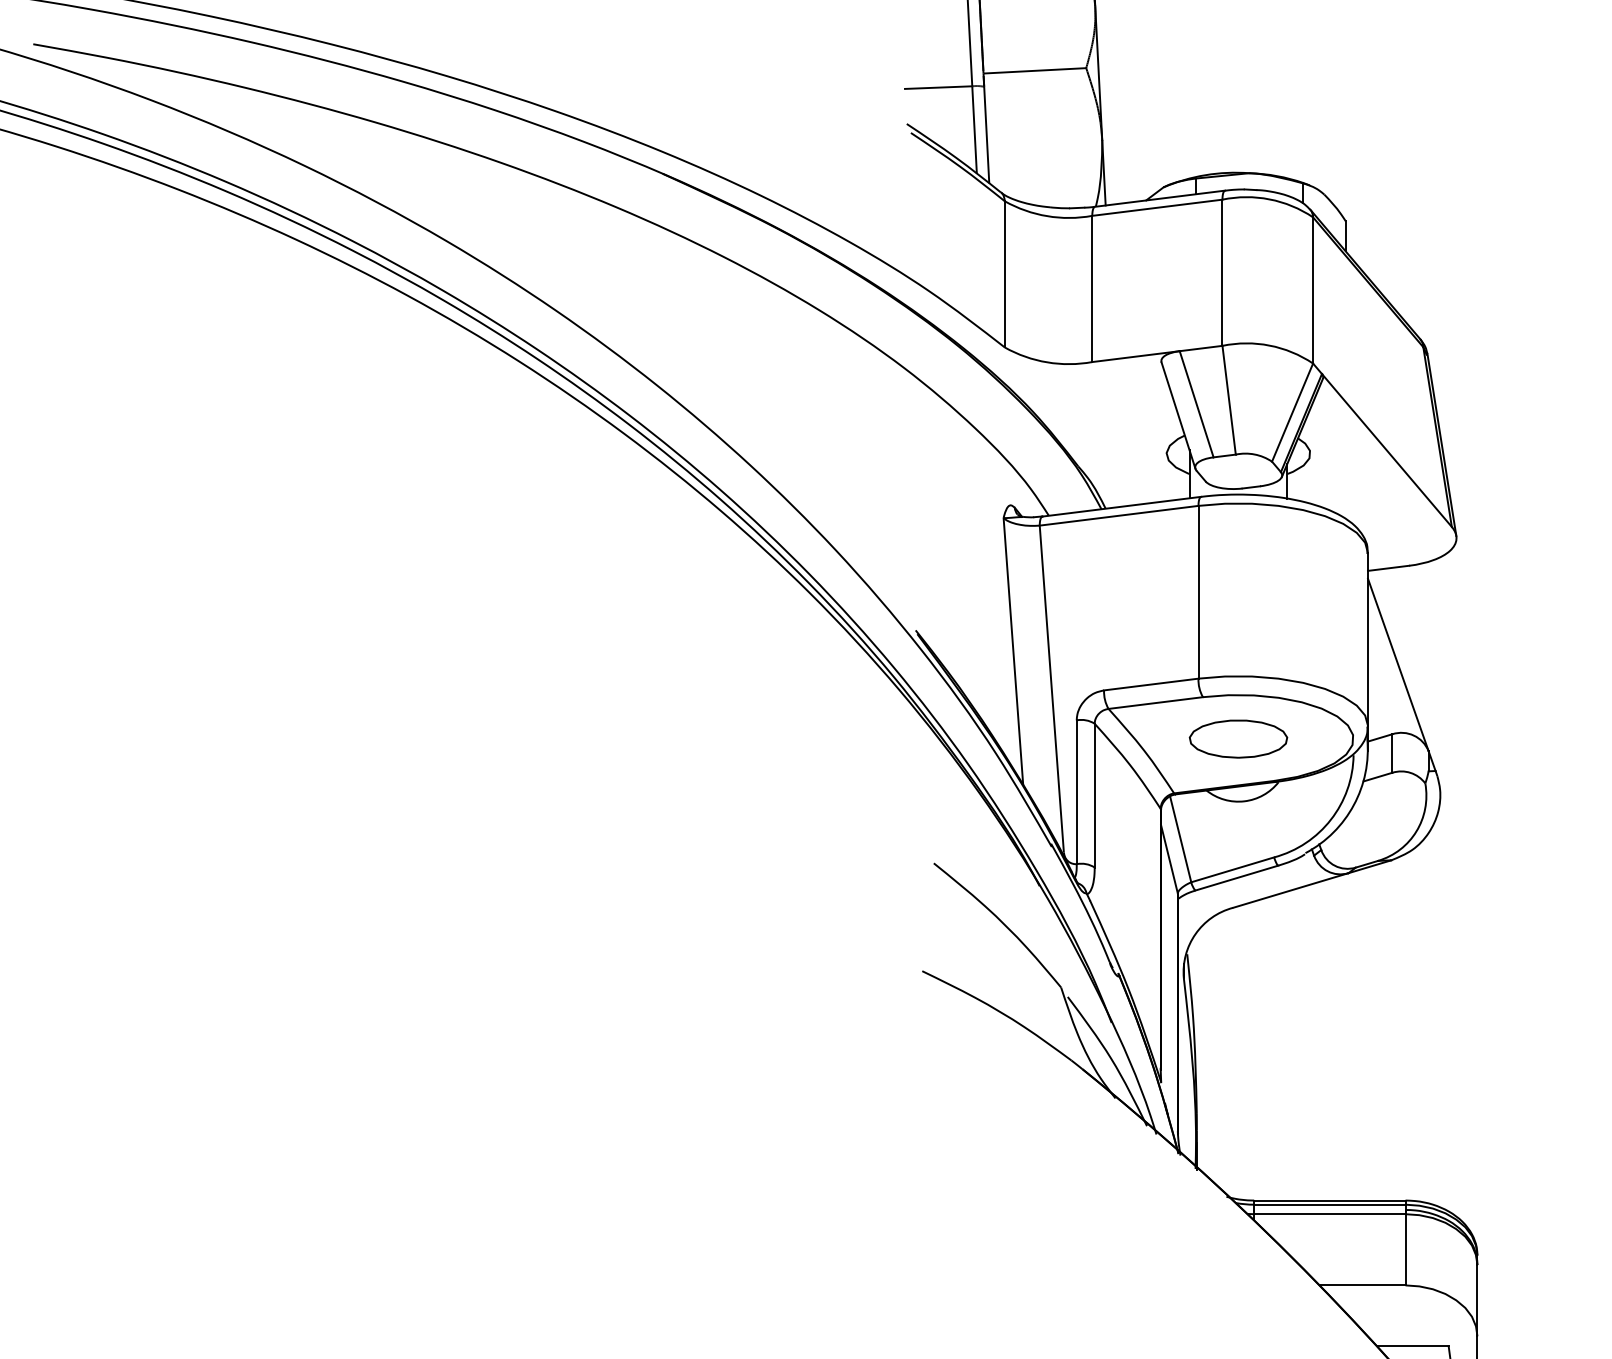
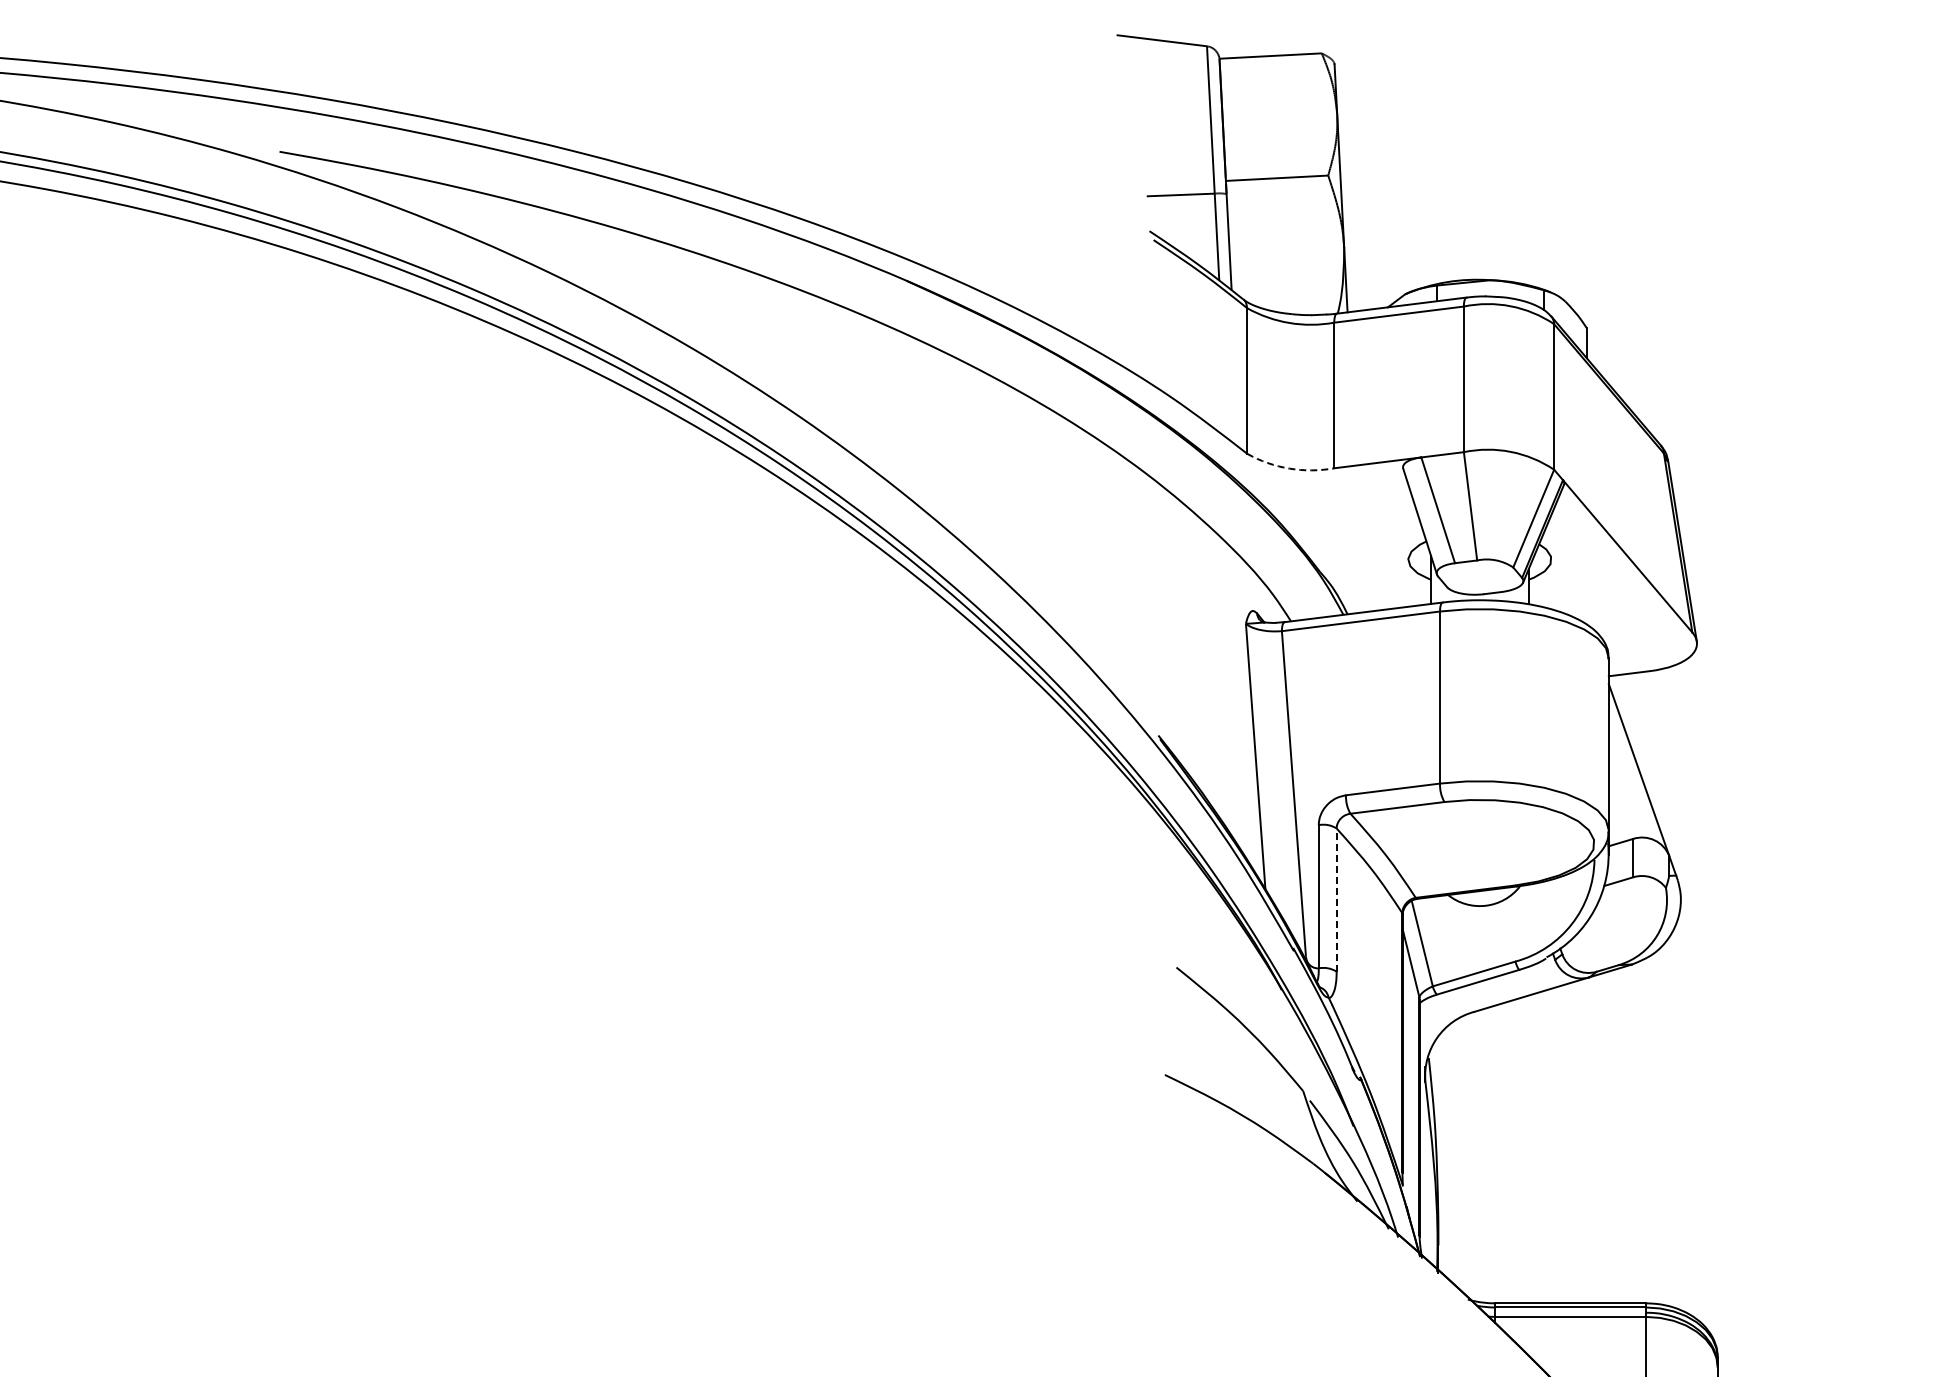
arc: (1047, 362) -> (1289, 468), solid -> dashed
part: (1238, 738) -> (1479, 843), removed
line: (1094, 796) -> (1336, 900), solid -> dashed

